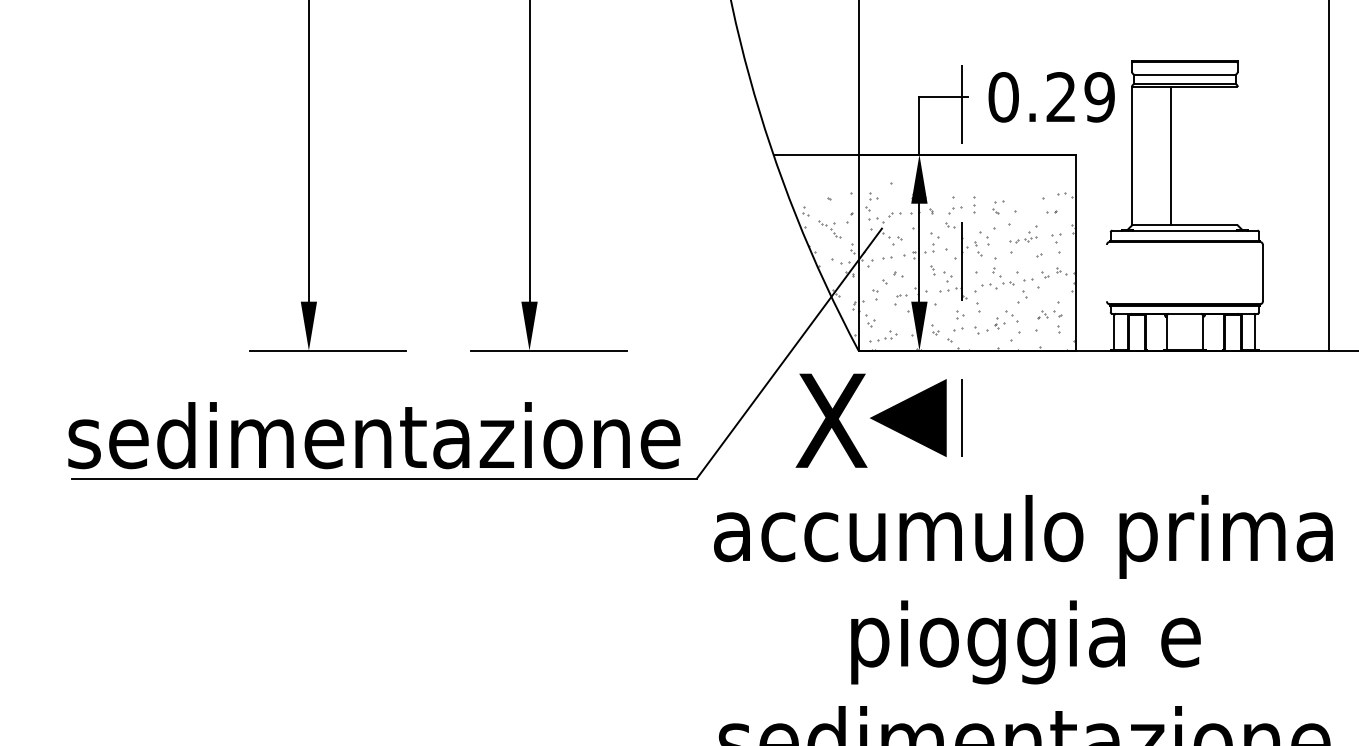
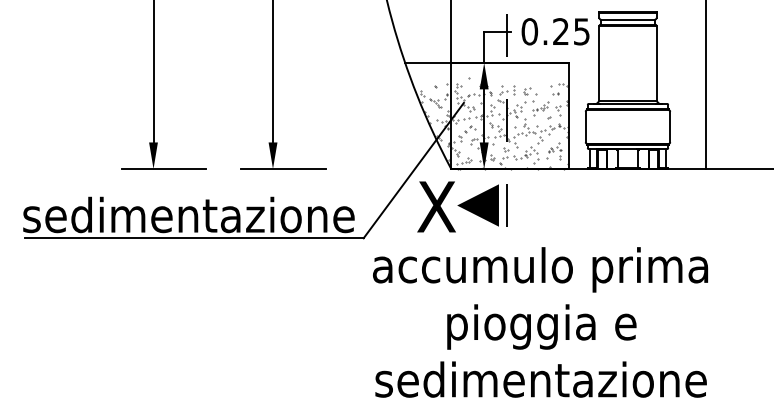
text: (1099, 96) -> (581, 31), 0.29 -> 0.25
line: (1171, 155) -> (656, 63), moved
line: (1106, 272) -> (585, 126), added

